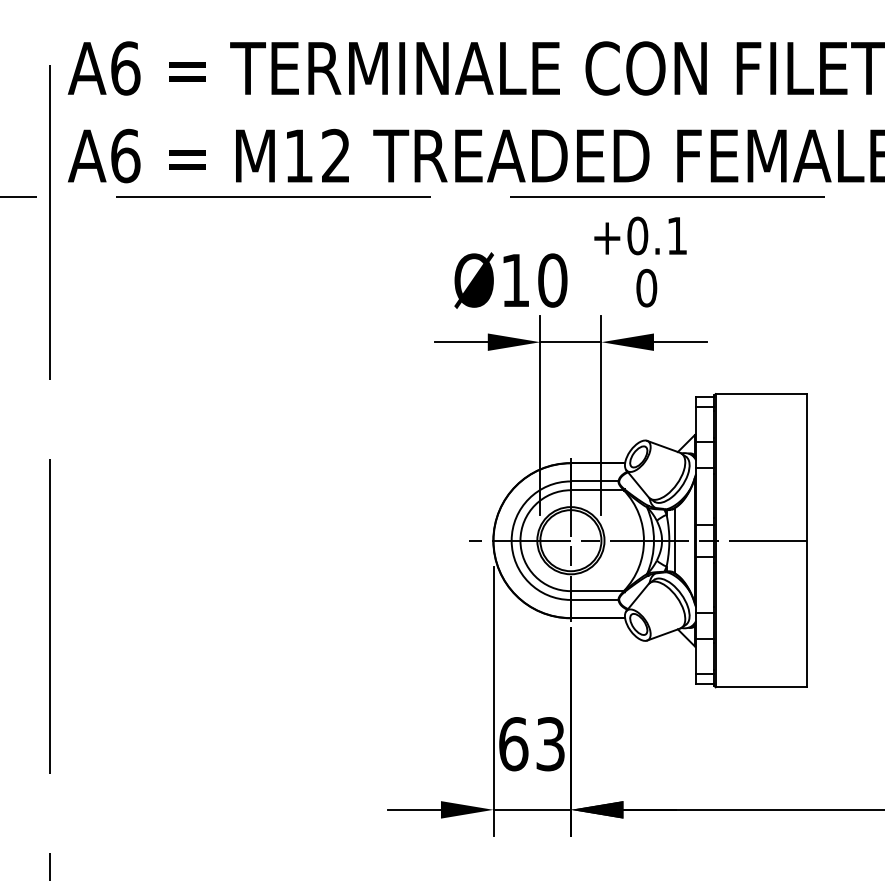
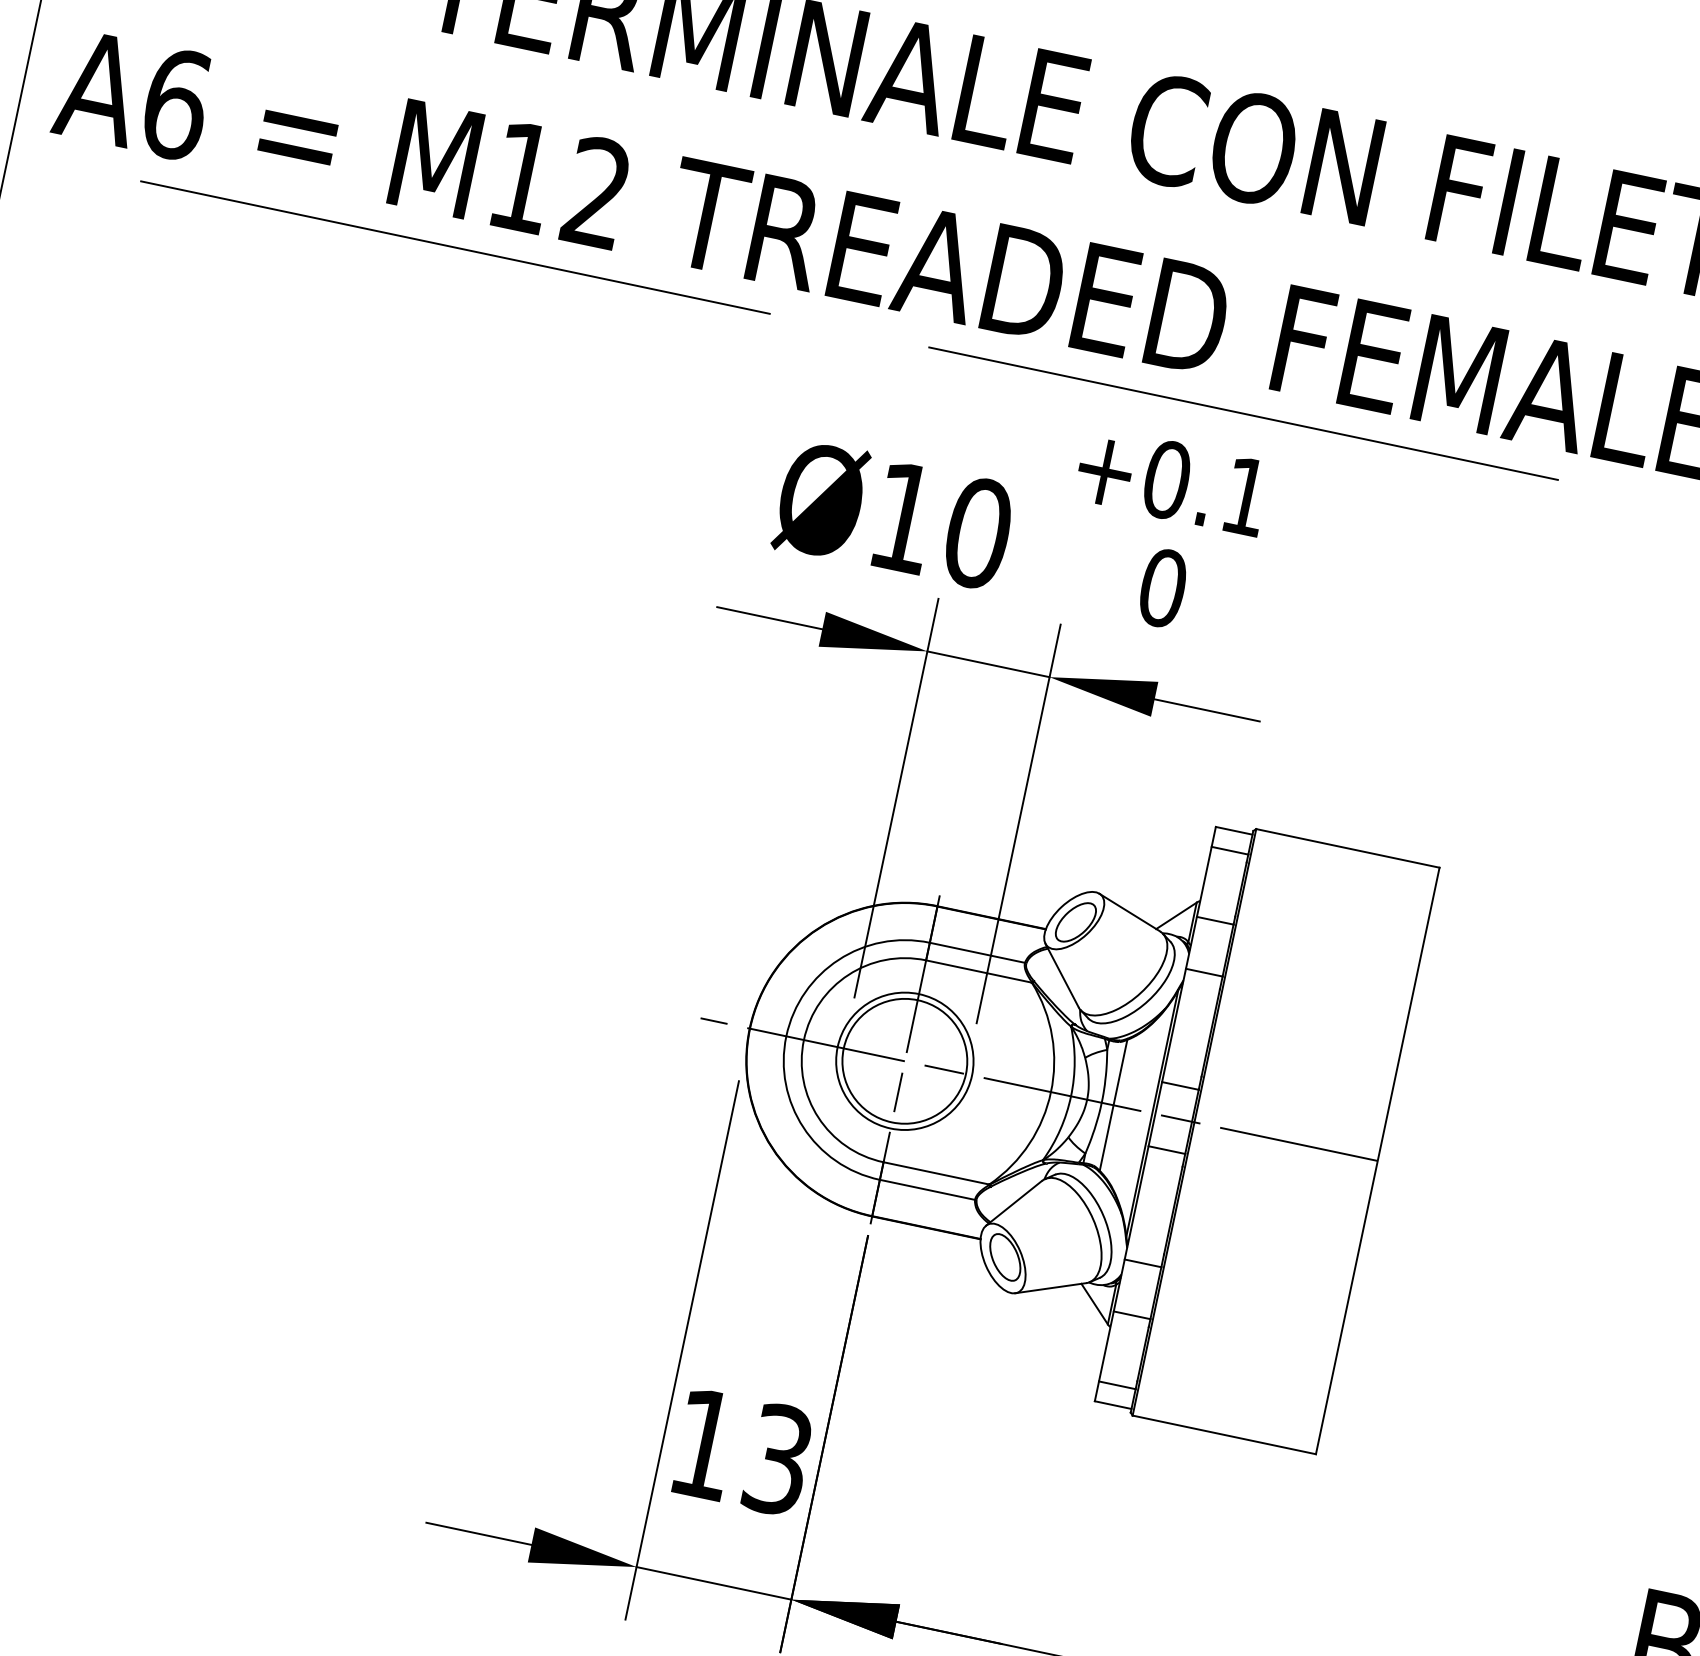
text: (513, 744) -> (704, 1444), 63 -> 13

